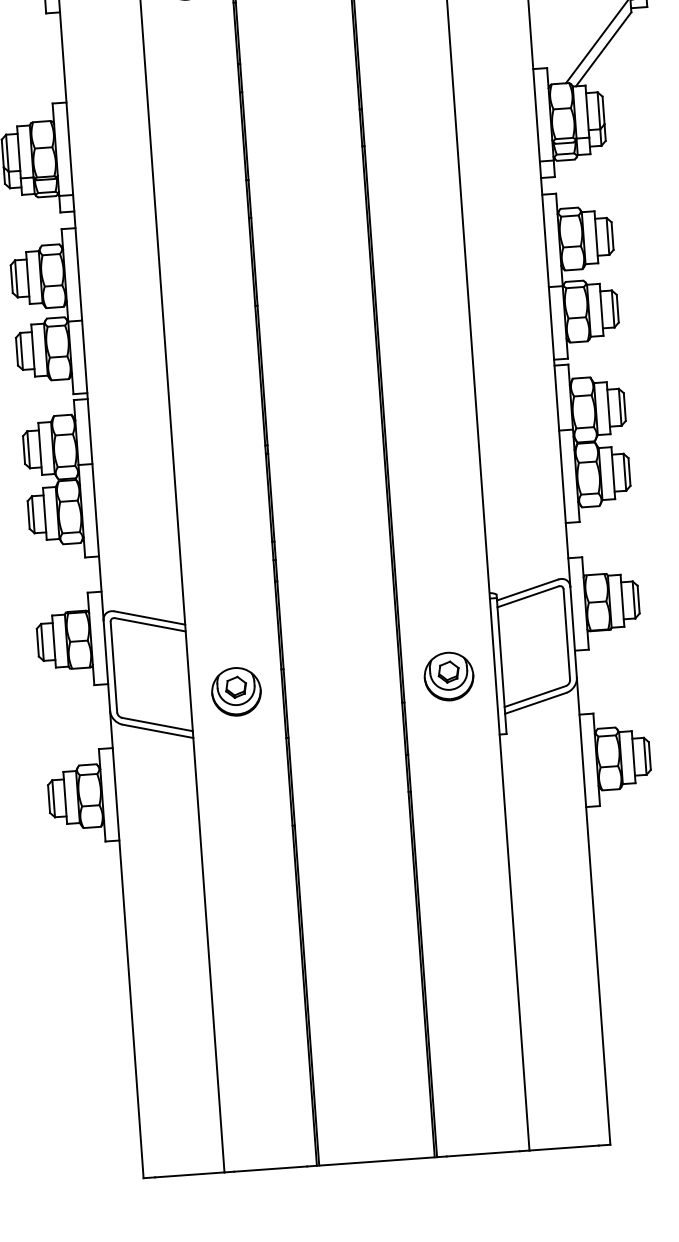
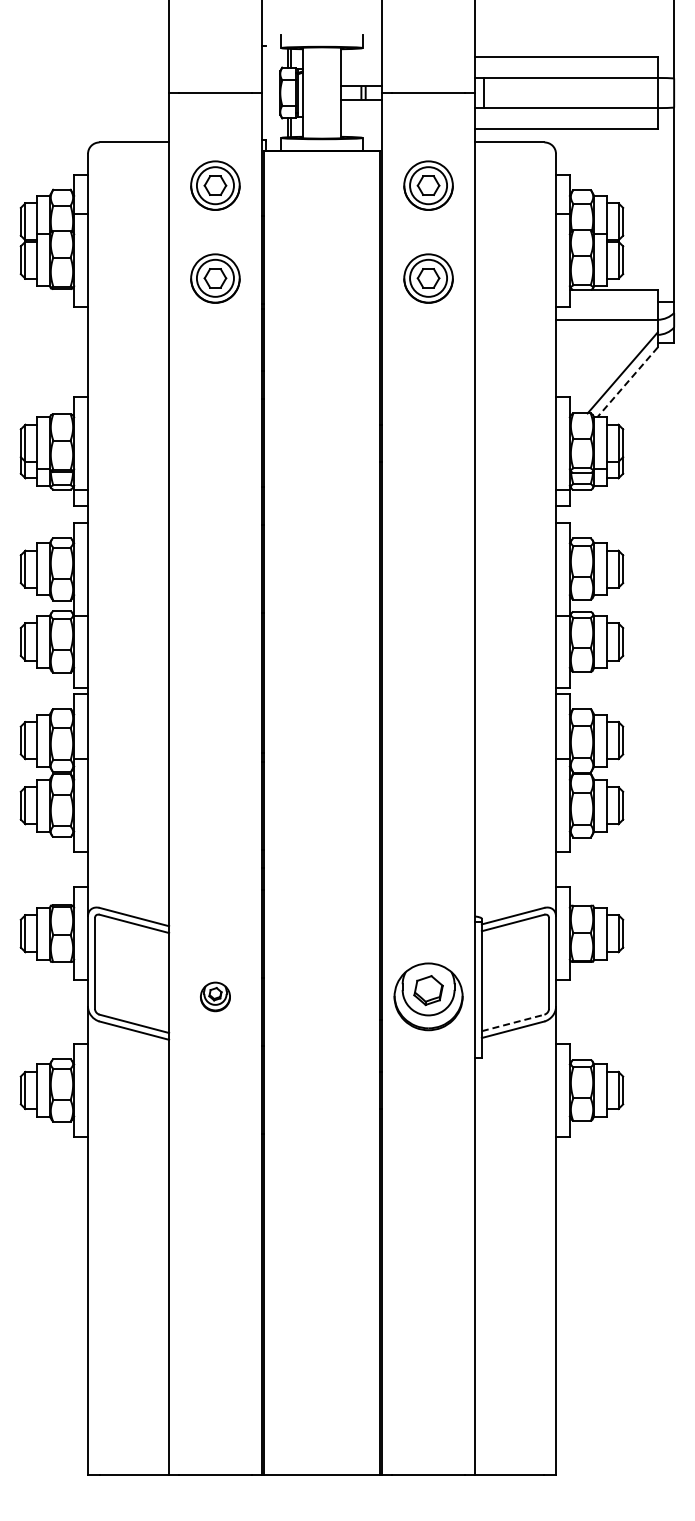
line: (603, 49) -> (627, 382), solid -> dashed
part: (448, 676) -> (428, 996), size x1.4
part: (236, 691) -> (215, 996), size x0.6
line: (535, 696) -> (513, 1022), solid -> dashed

